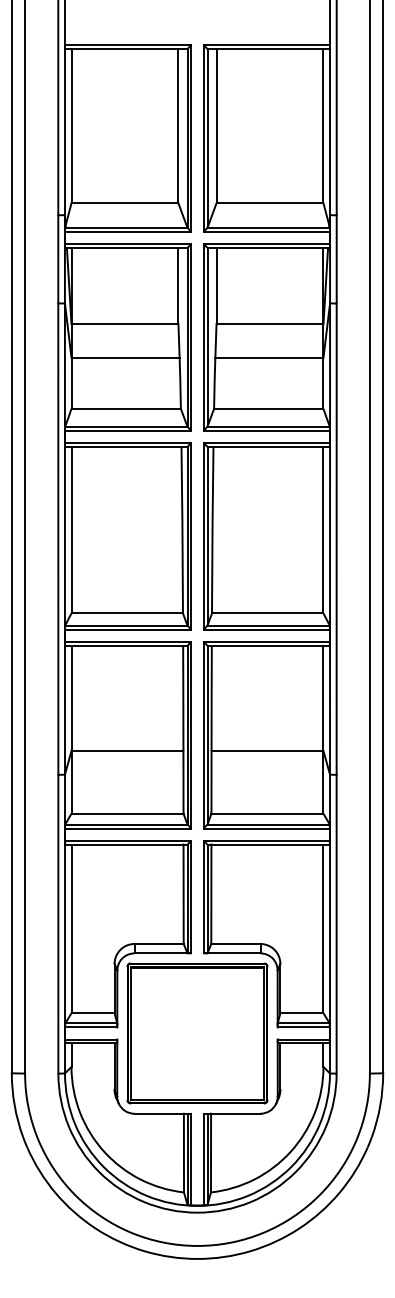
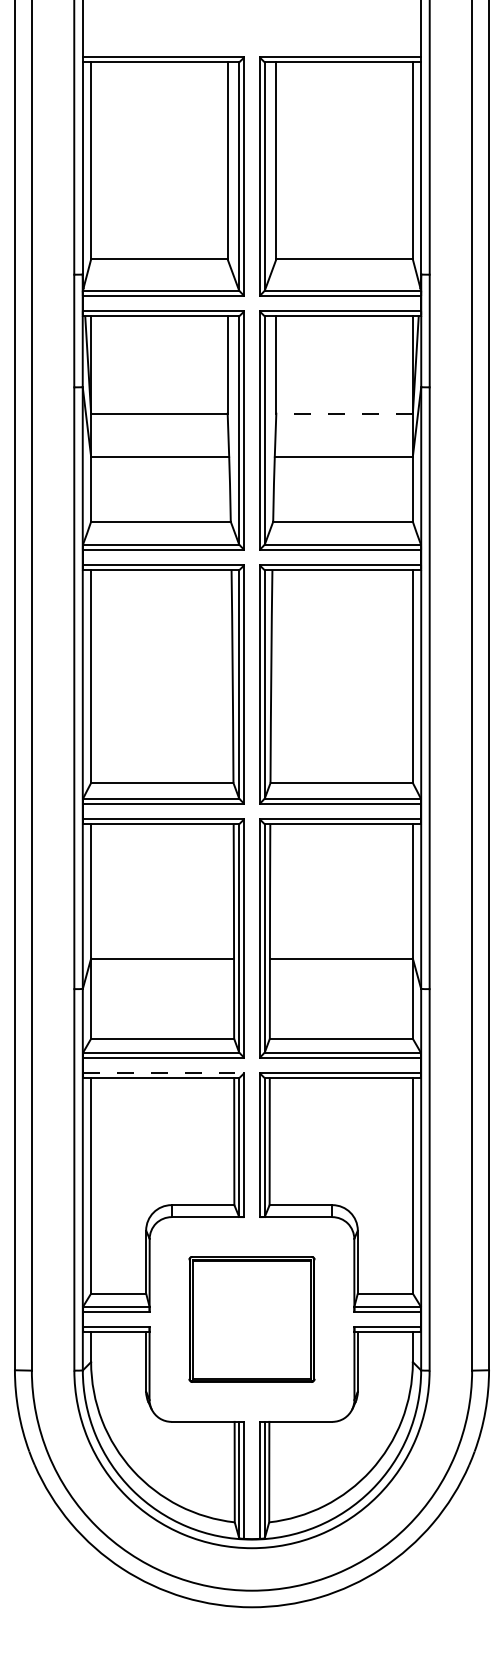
line: (269, 323) -> (344, 413), solid -> dashed
line: (128, 840) -> (163, 1073), solid -> dashed
part: (197, 1033) -> (251, 1319), size x0.7

